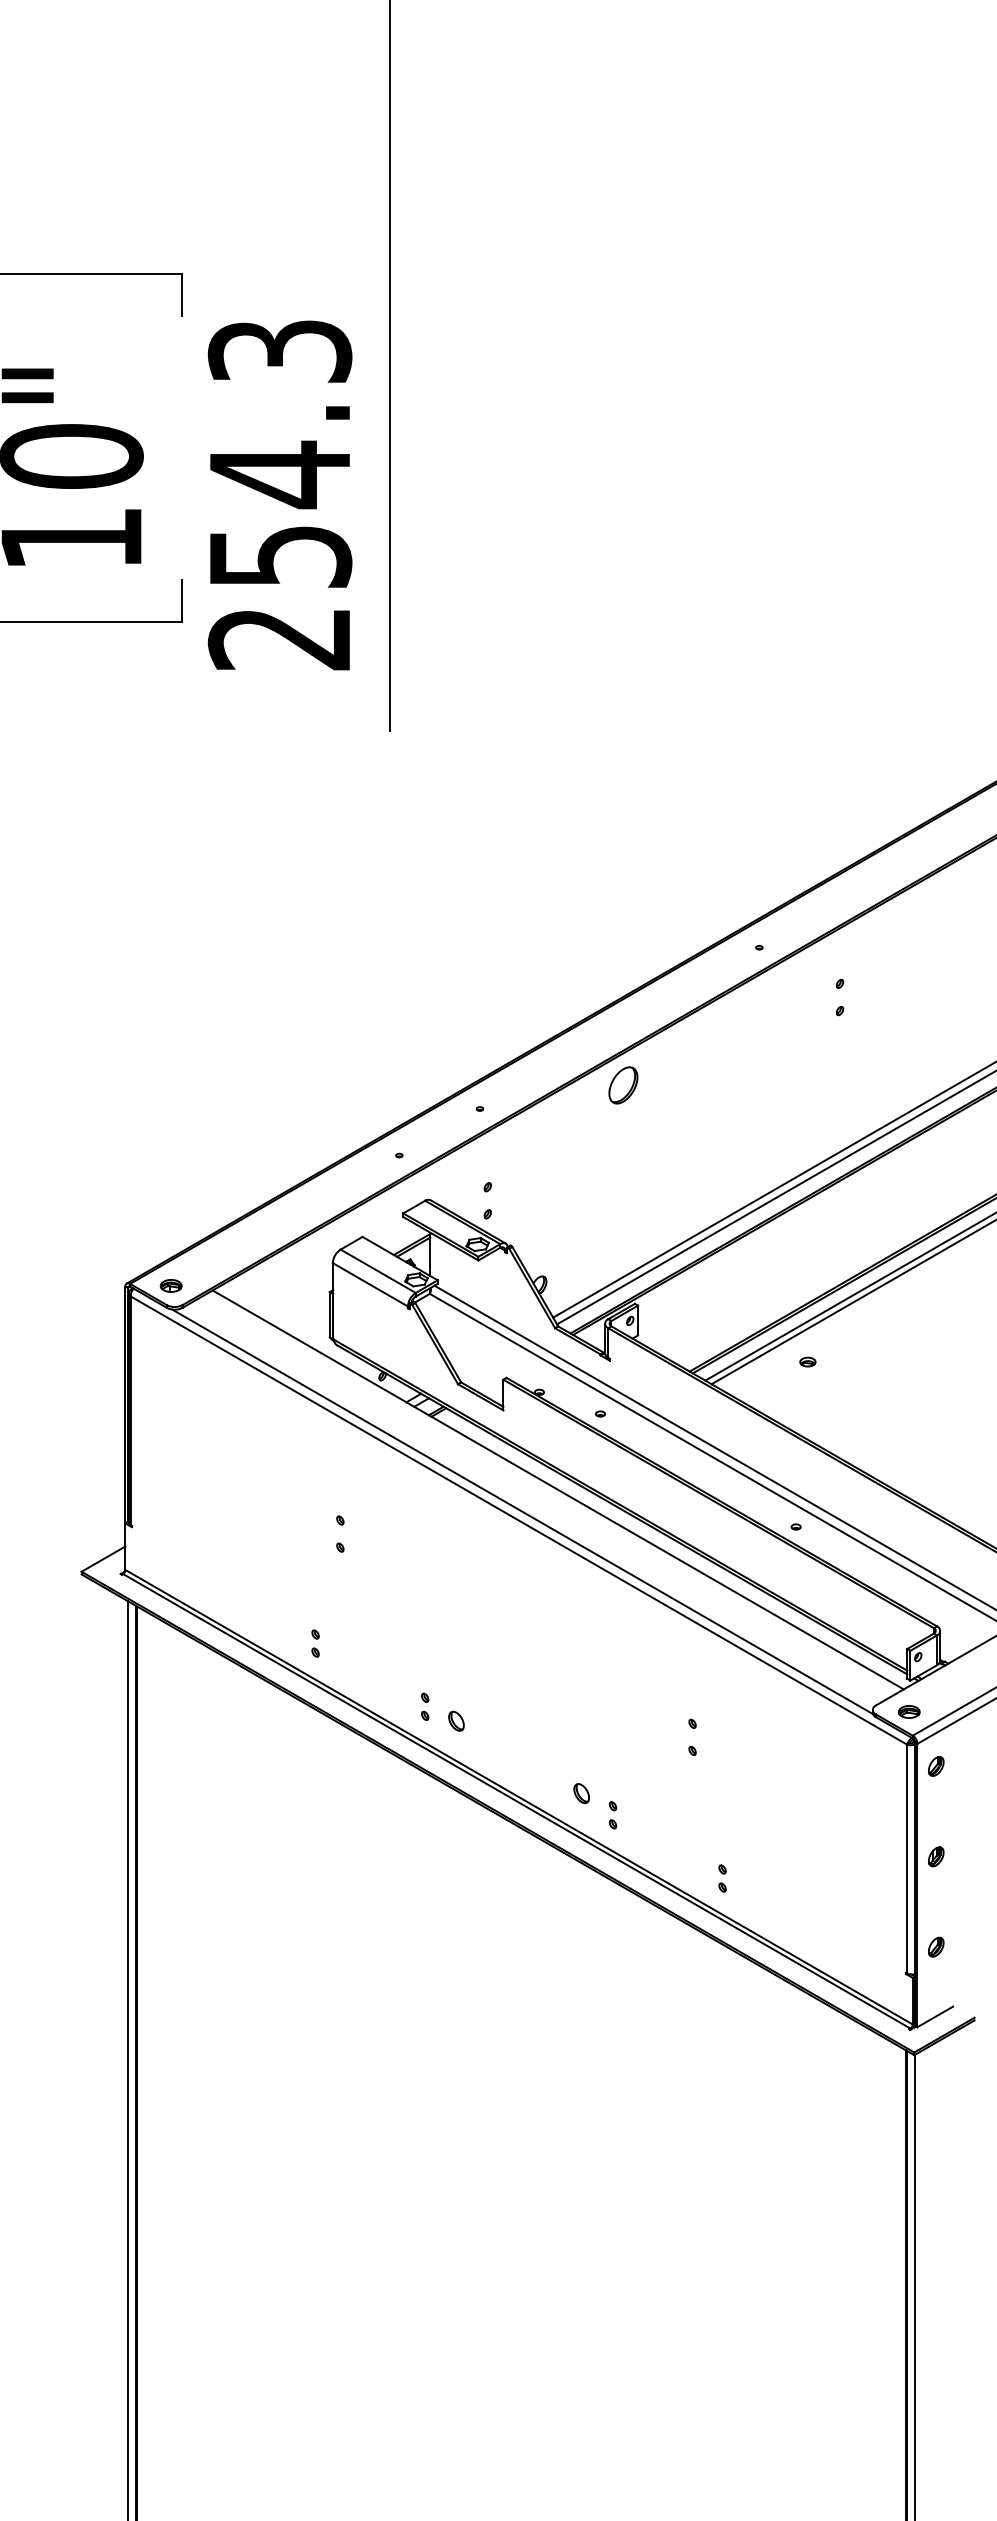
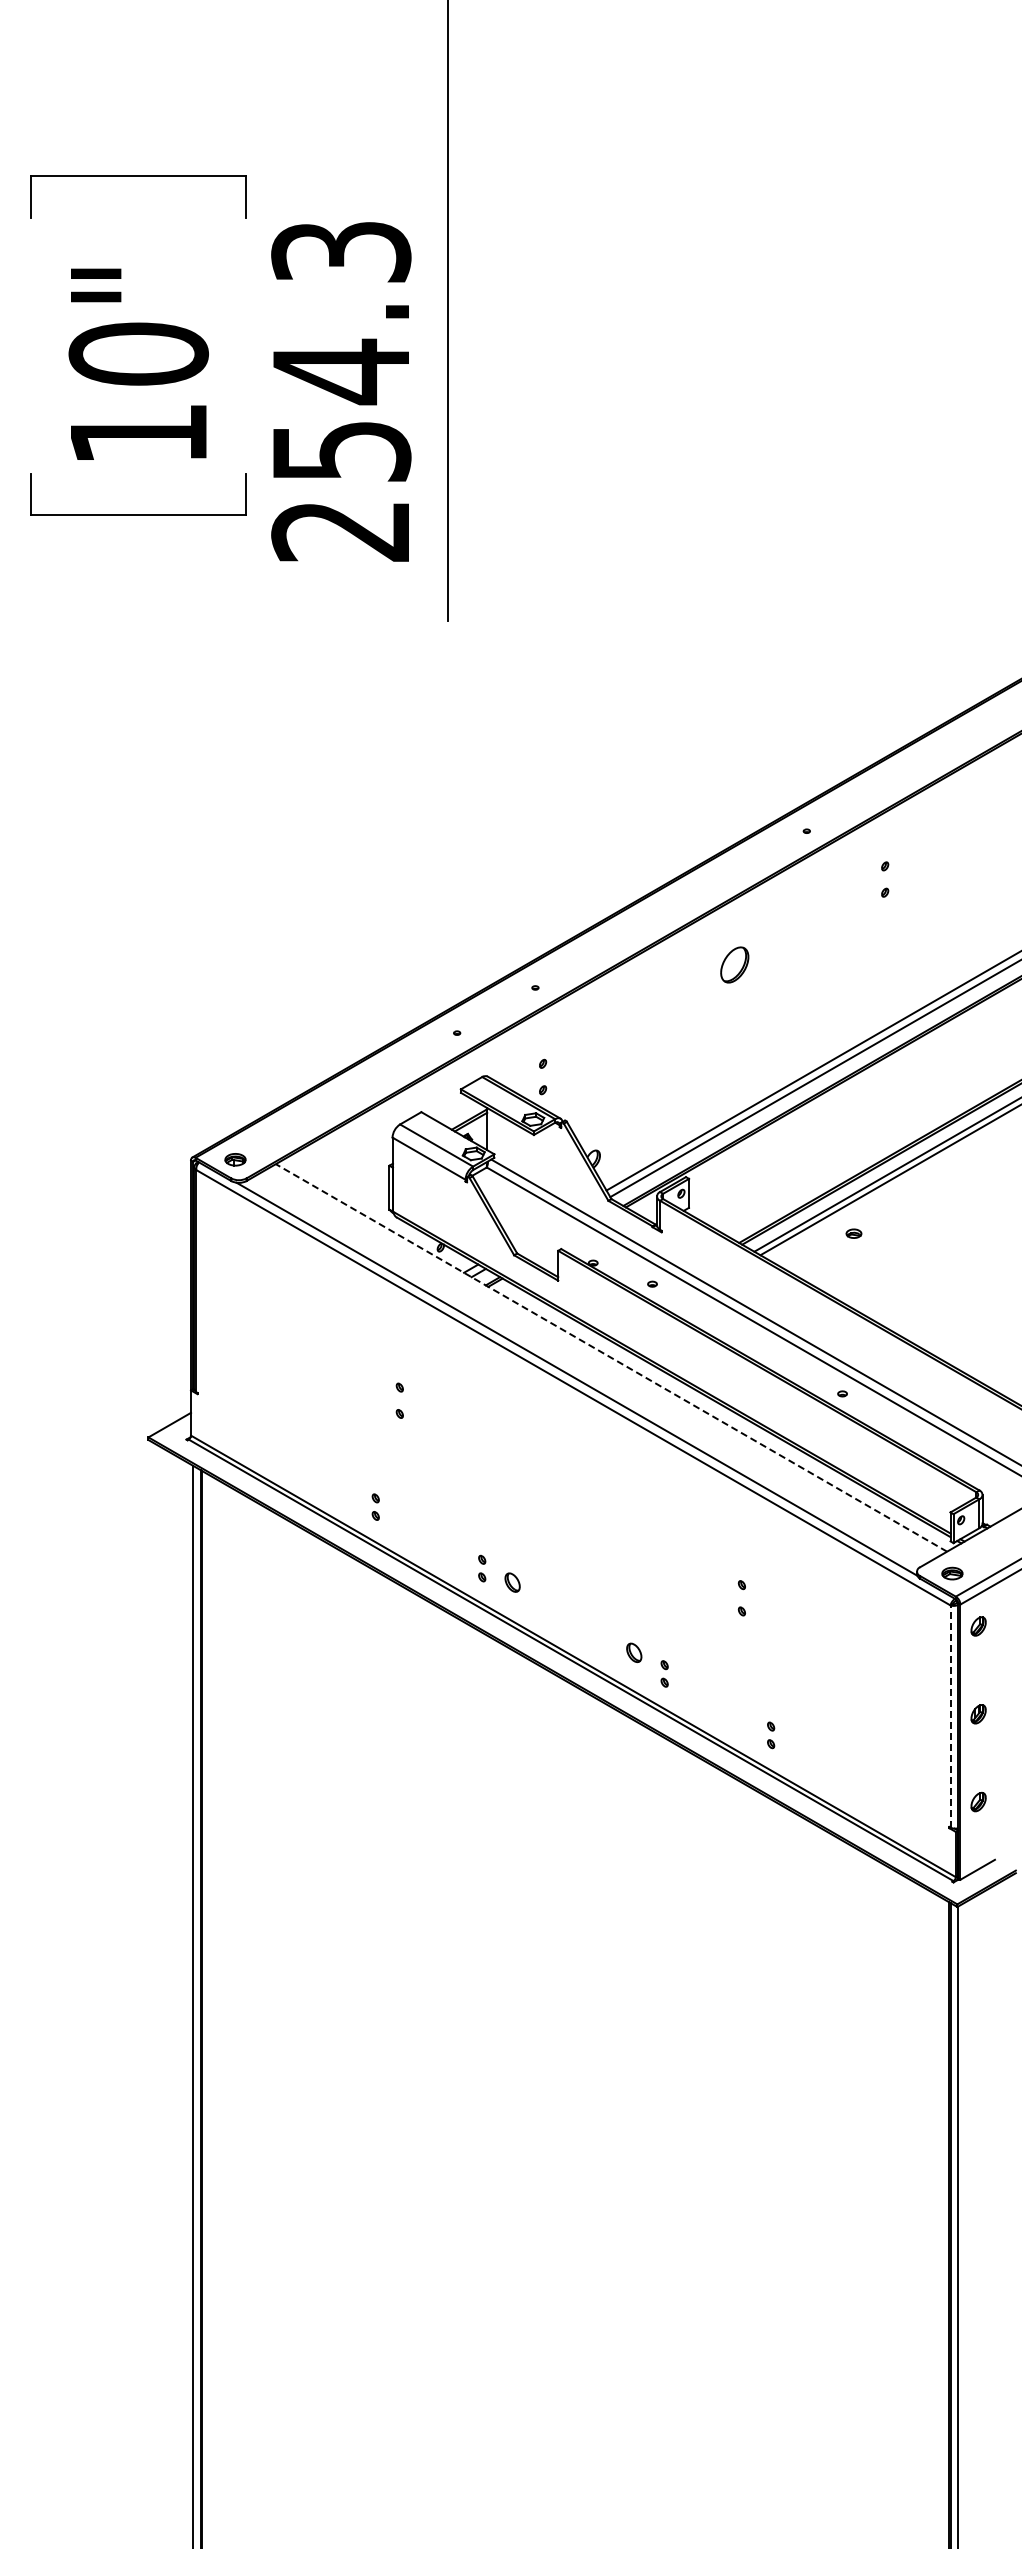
part: (623, 1084) -> (734, 964), moved
line: (558, 1489) -> (611, 1357), solid -> dashed
line: (907, 1859) -> (950, 1716), solid -> dashed

